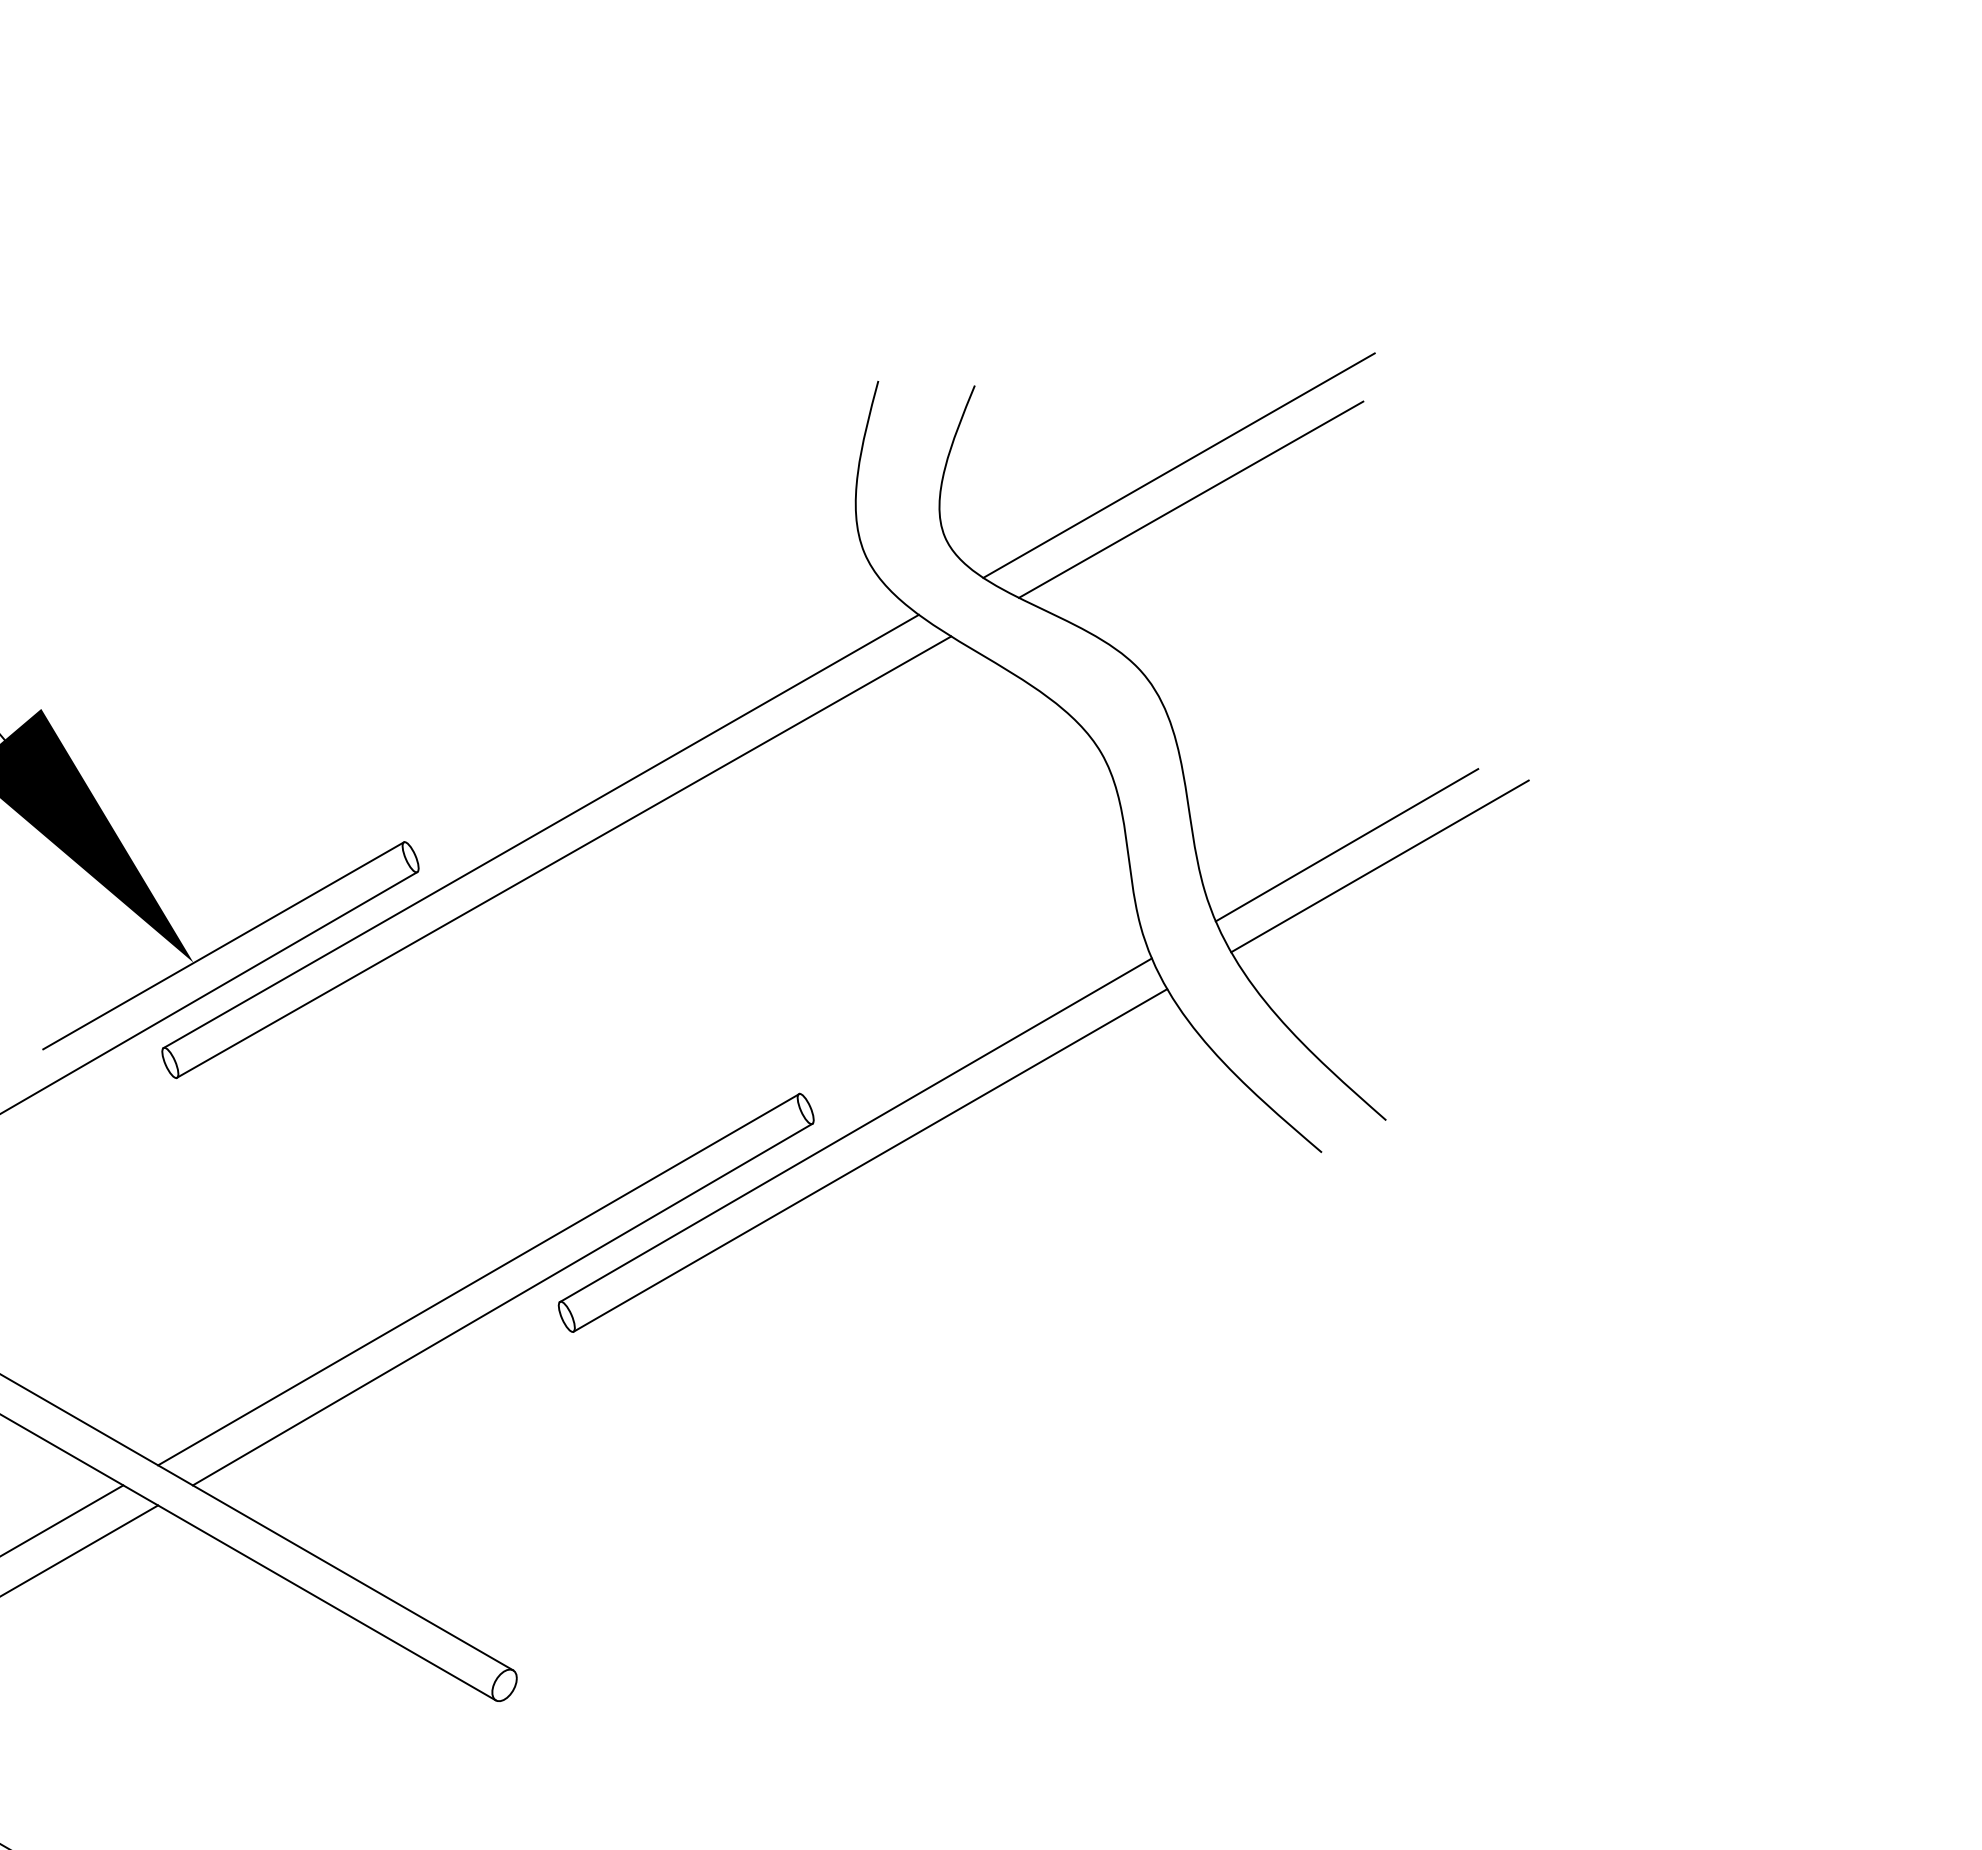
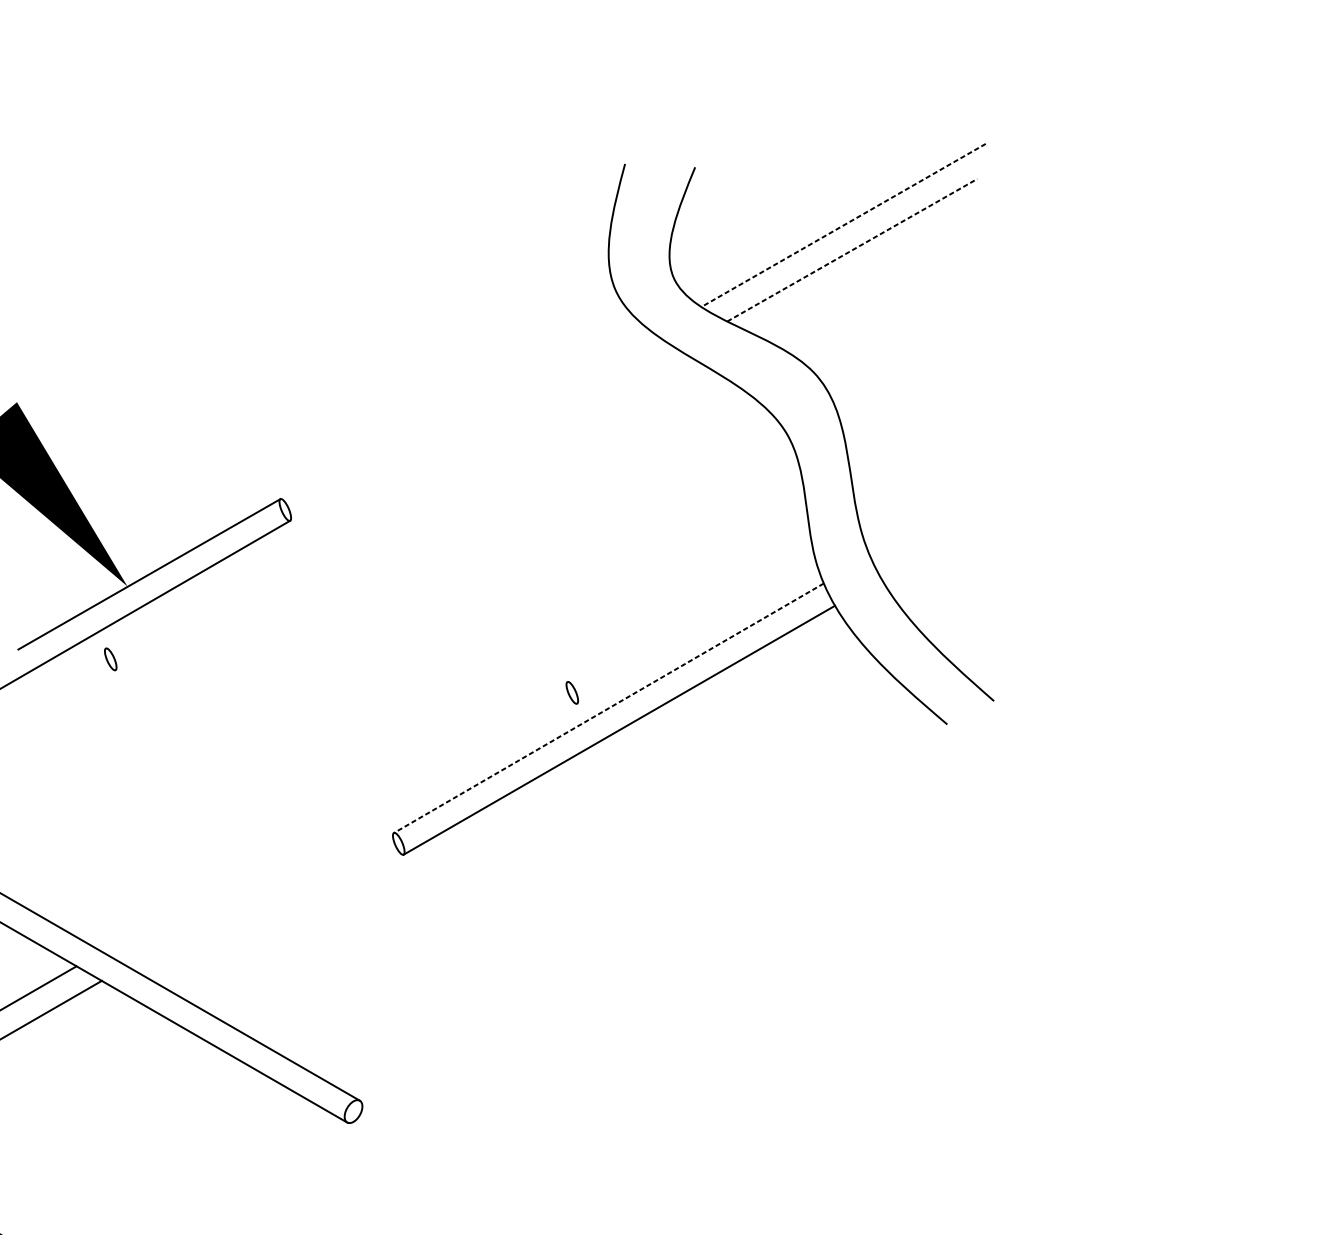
line: (1179, 465) -> (843, 225), solid -> dashed
line: (1191, 499) -> (852, 250), solid -> dashed
line: (540, 831) -> (379, 491), removed
line: (1346, 845) -> (965, 501), removed
line: (563, 857) -> (396, 510), removed
line: (1379, 866) -> (989, 516), removed
line: (855, 1130) -> (608, 708), solid -> dashed
line: (478, 1279) -> (334, 816), removed
line: (502, 1304) -> (352, 834), removed

